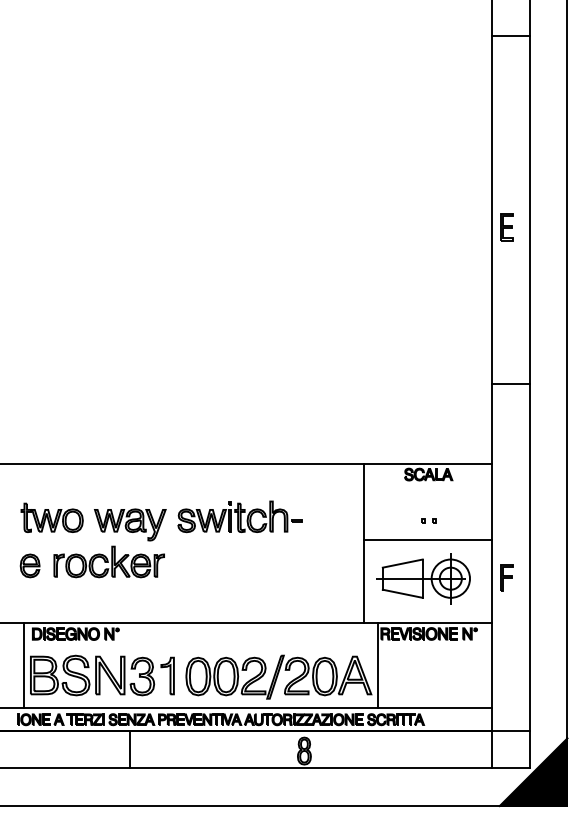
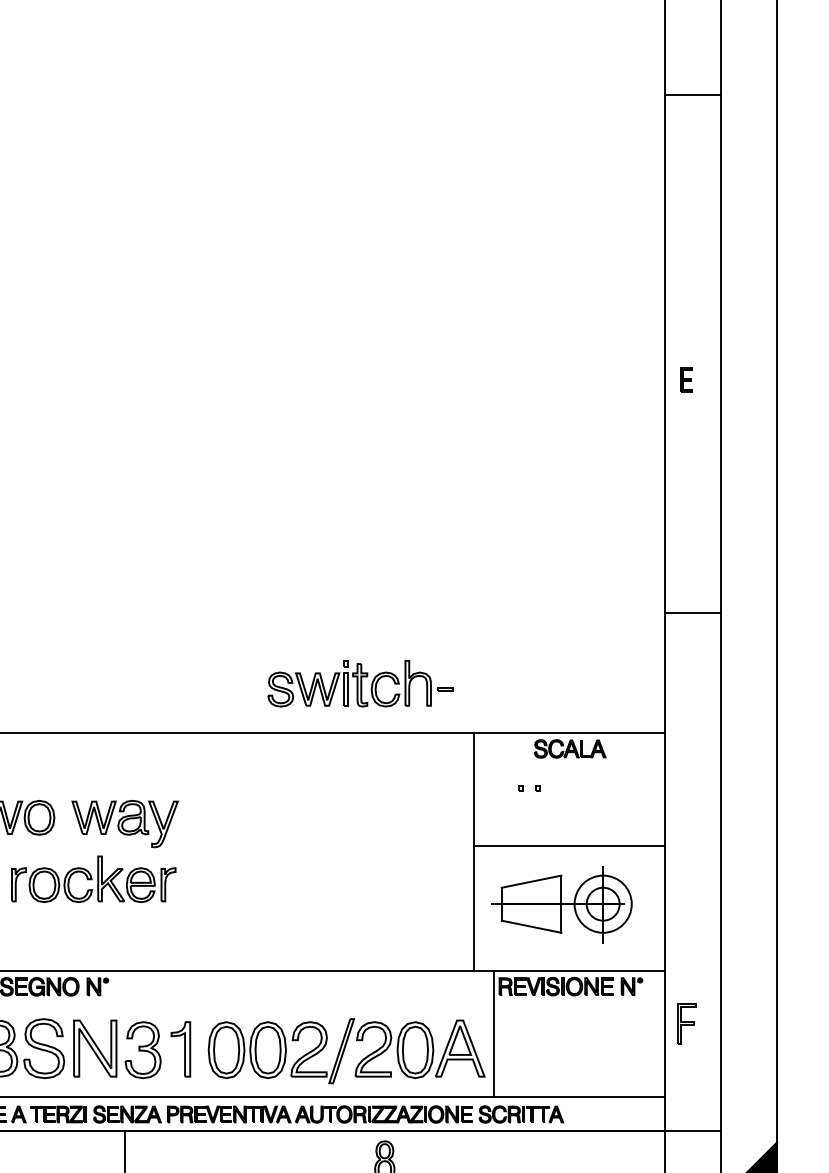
part: (506, 227) -> (686, 380), size x0.6
part: (239, 516) -> (359, 683), moved
part: (428, 520) -> (528, 787), moved
part: (506, 577) -> (686, 1023), moved

